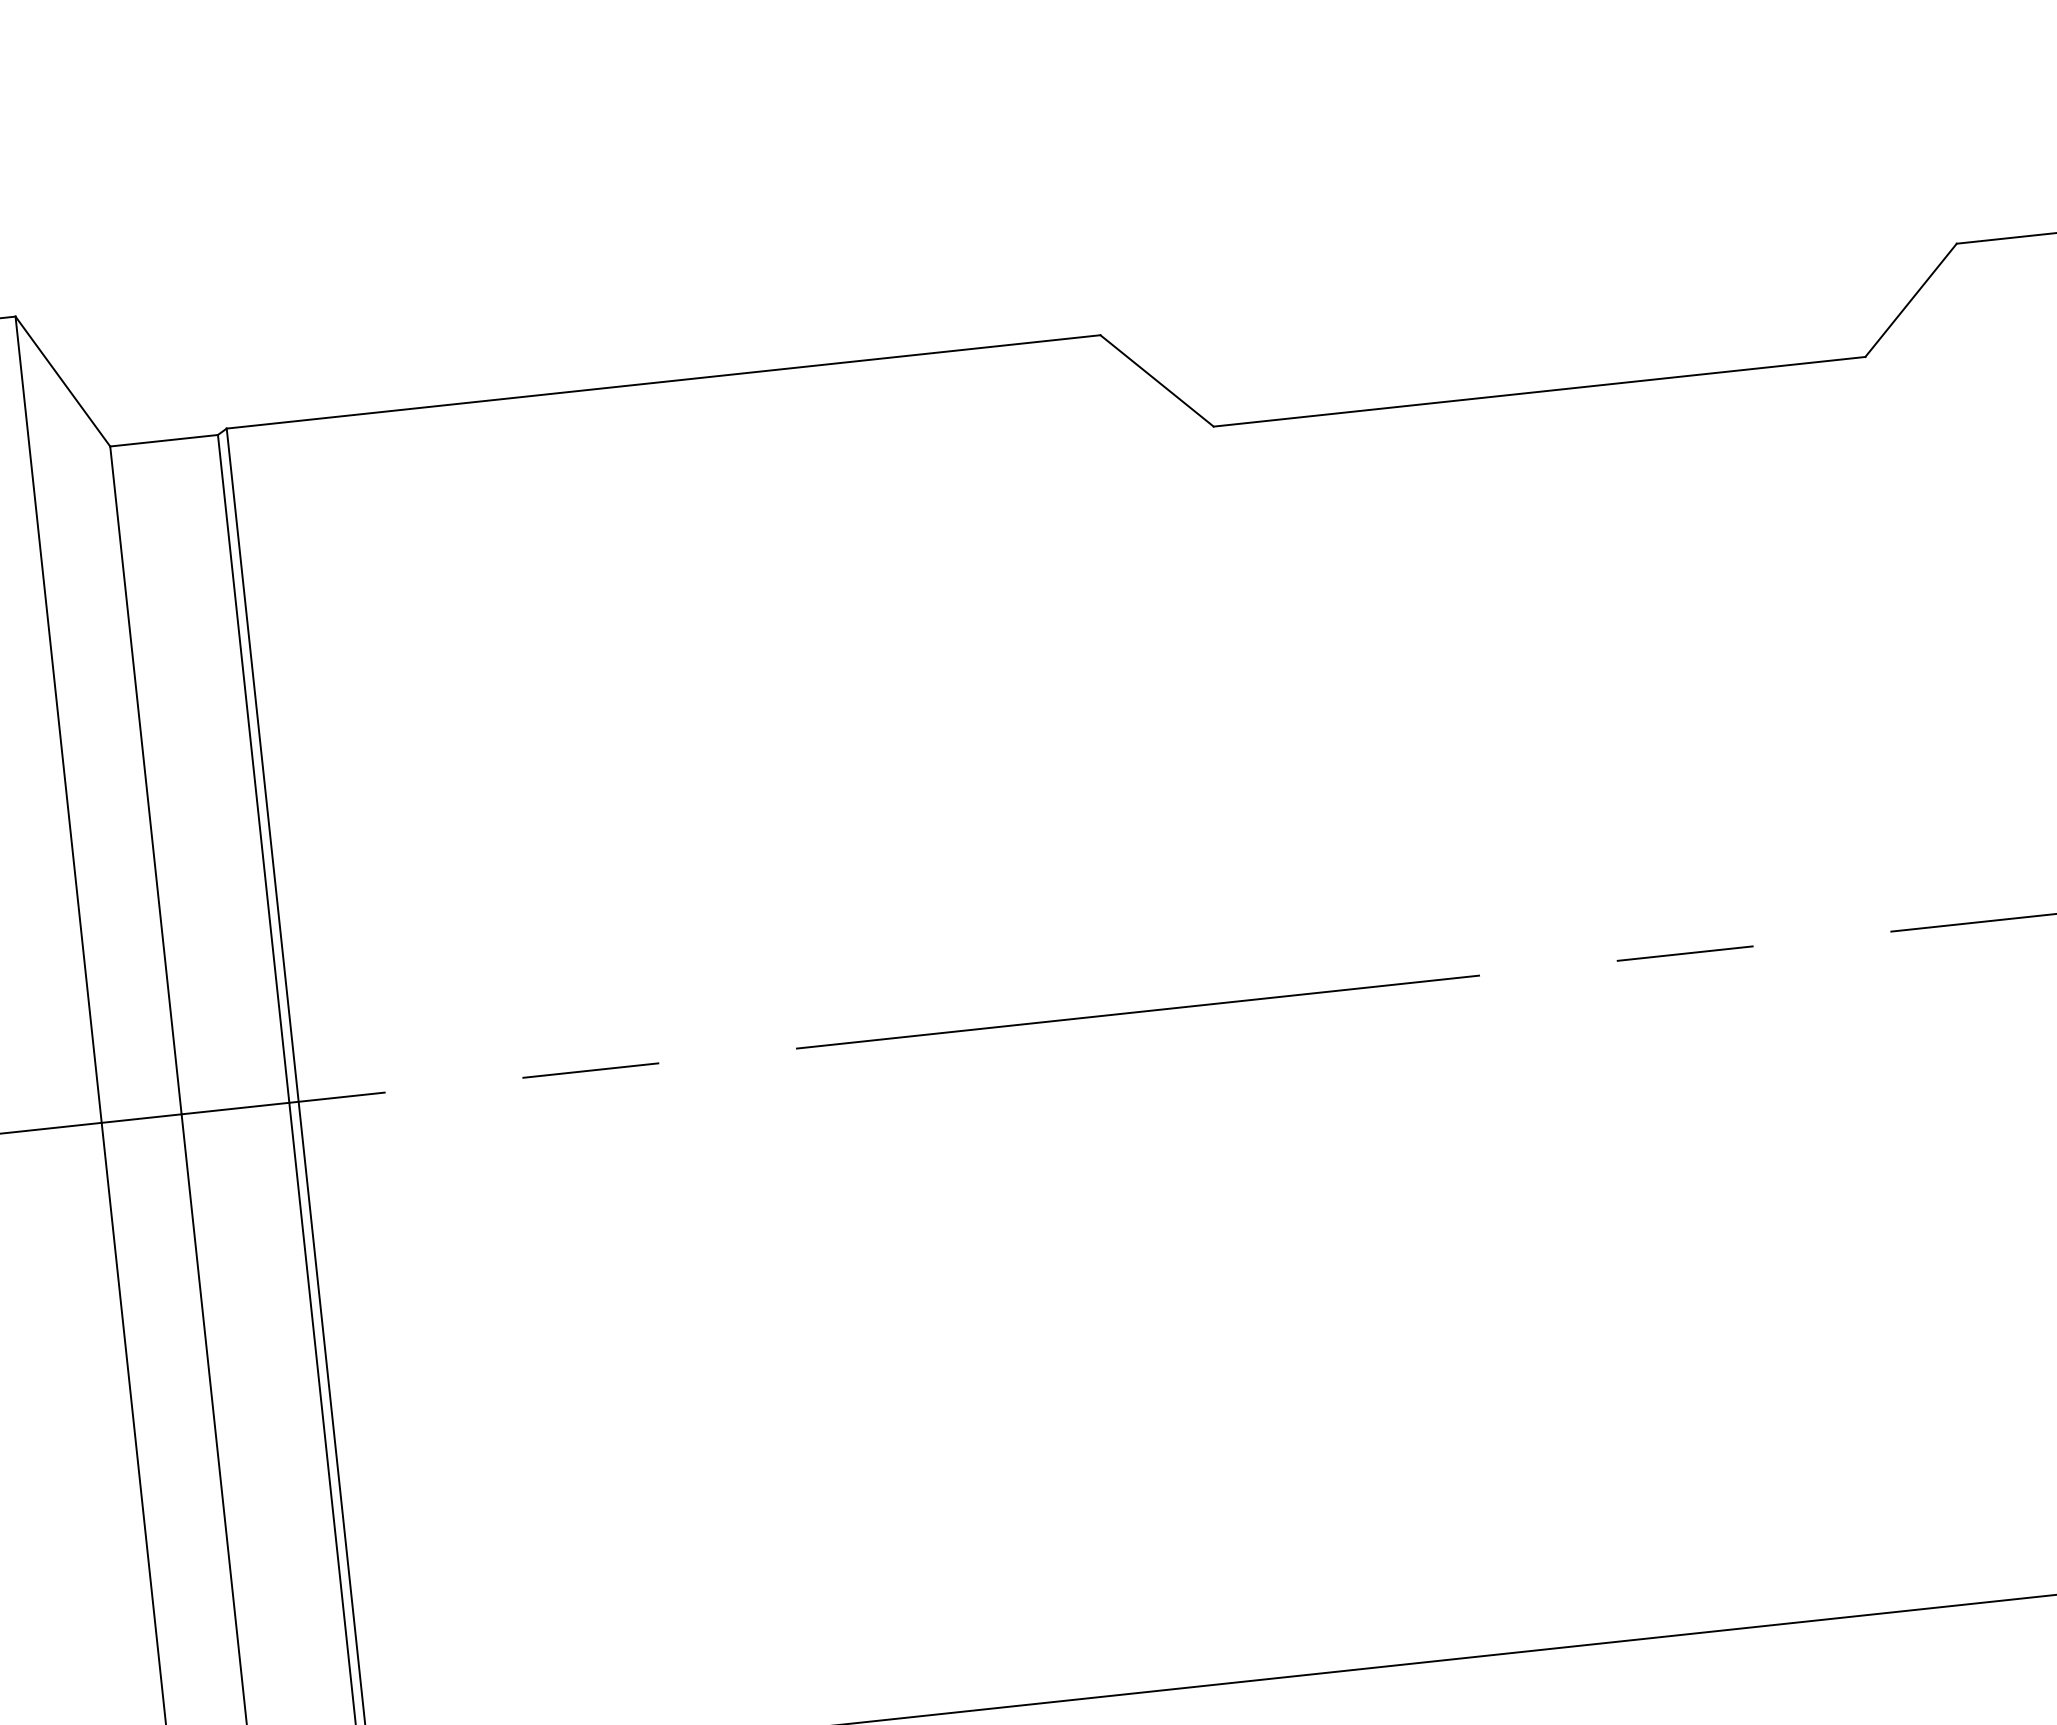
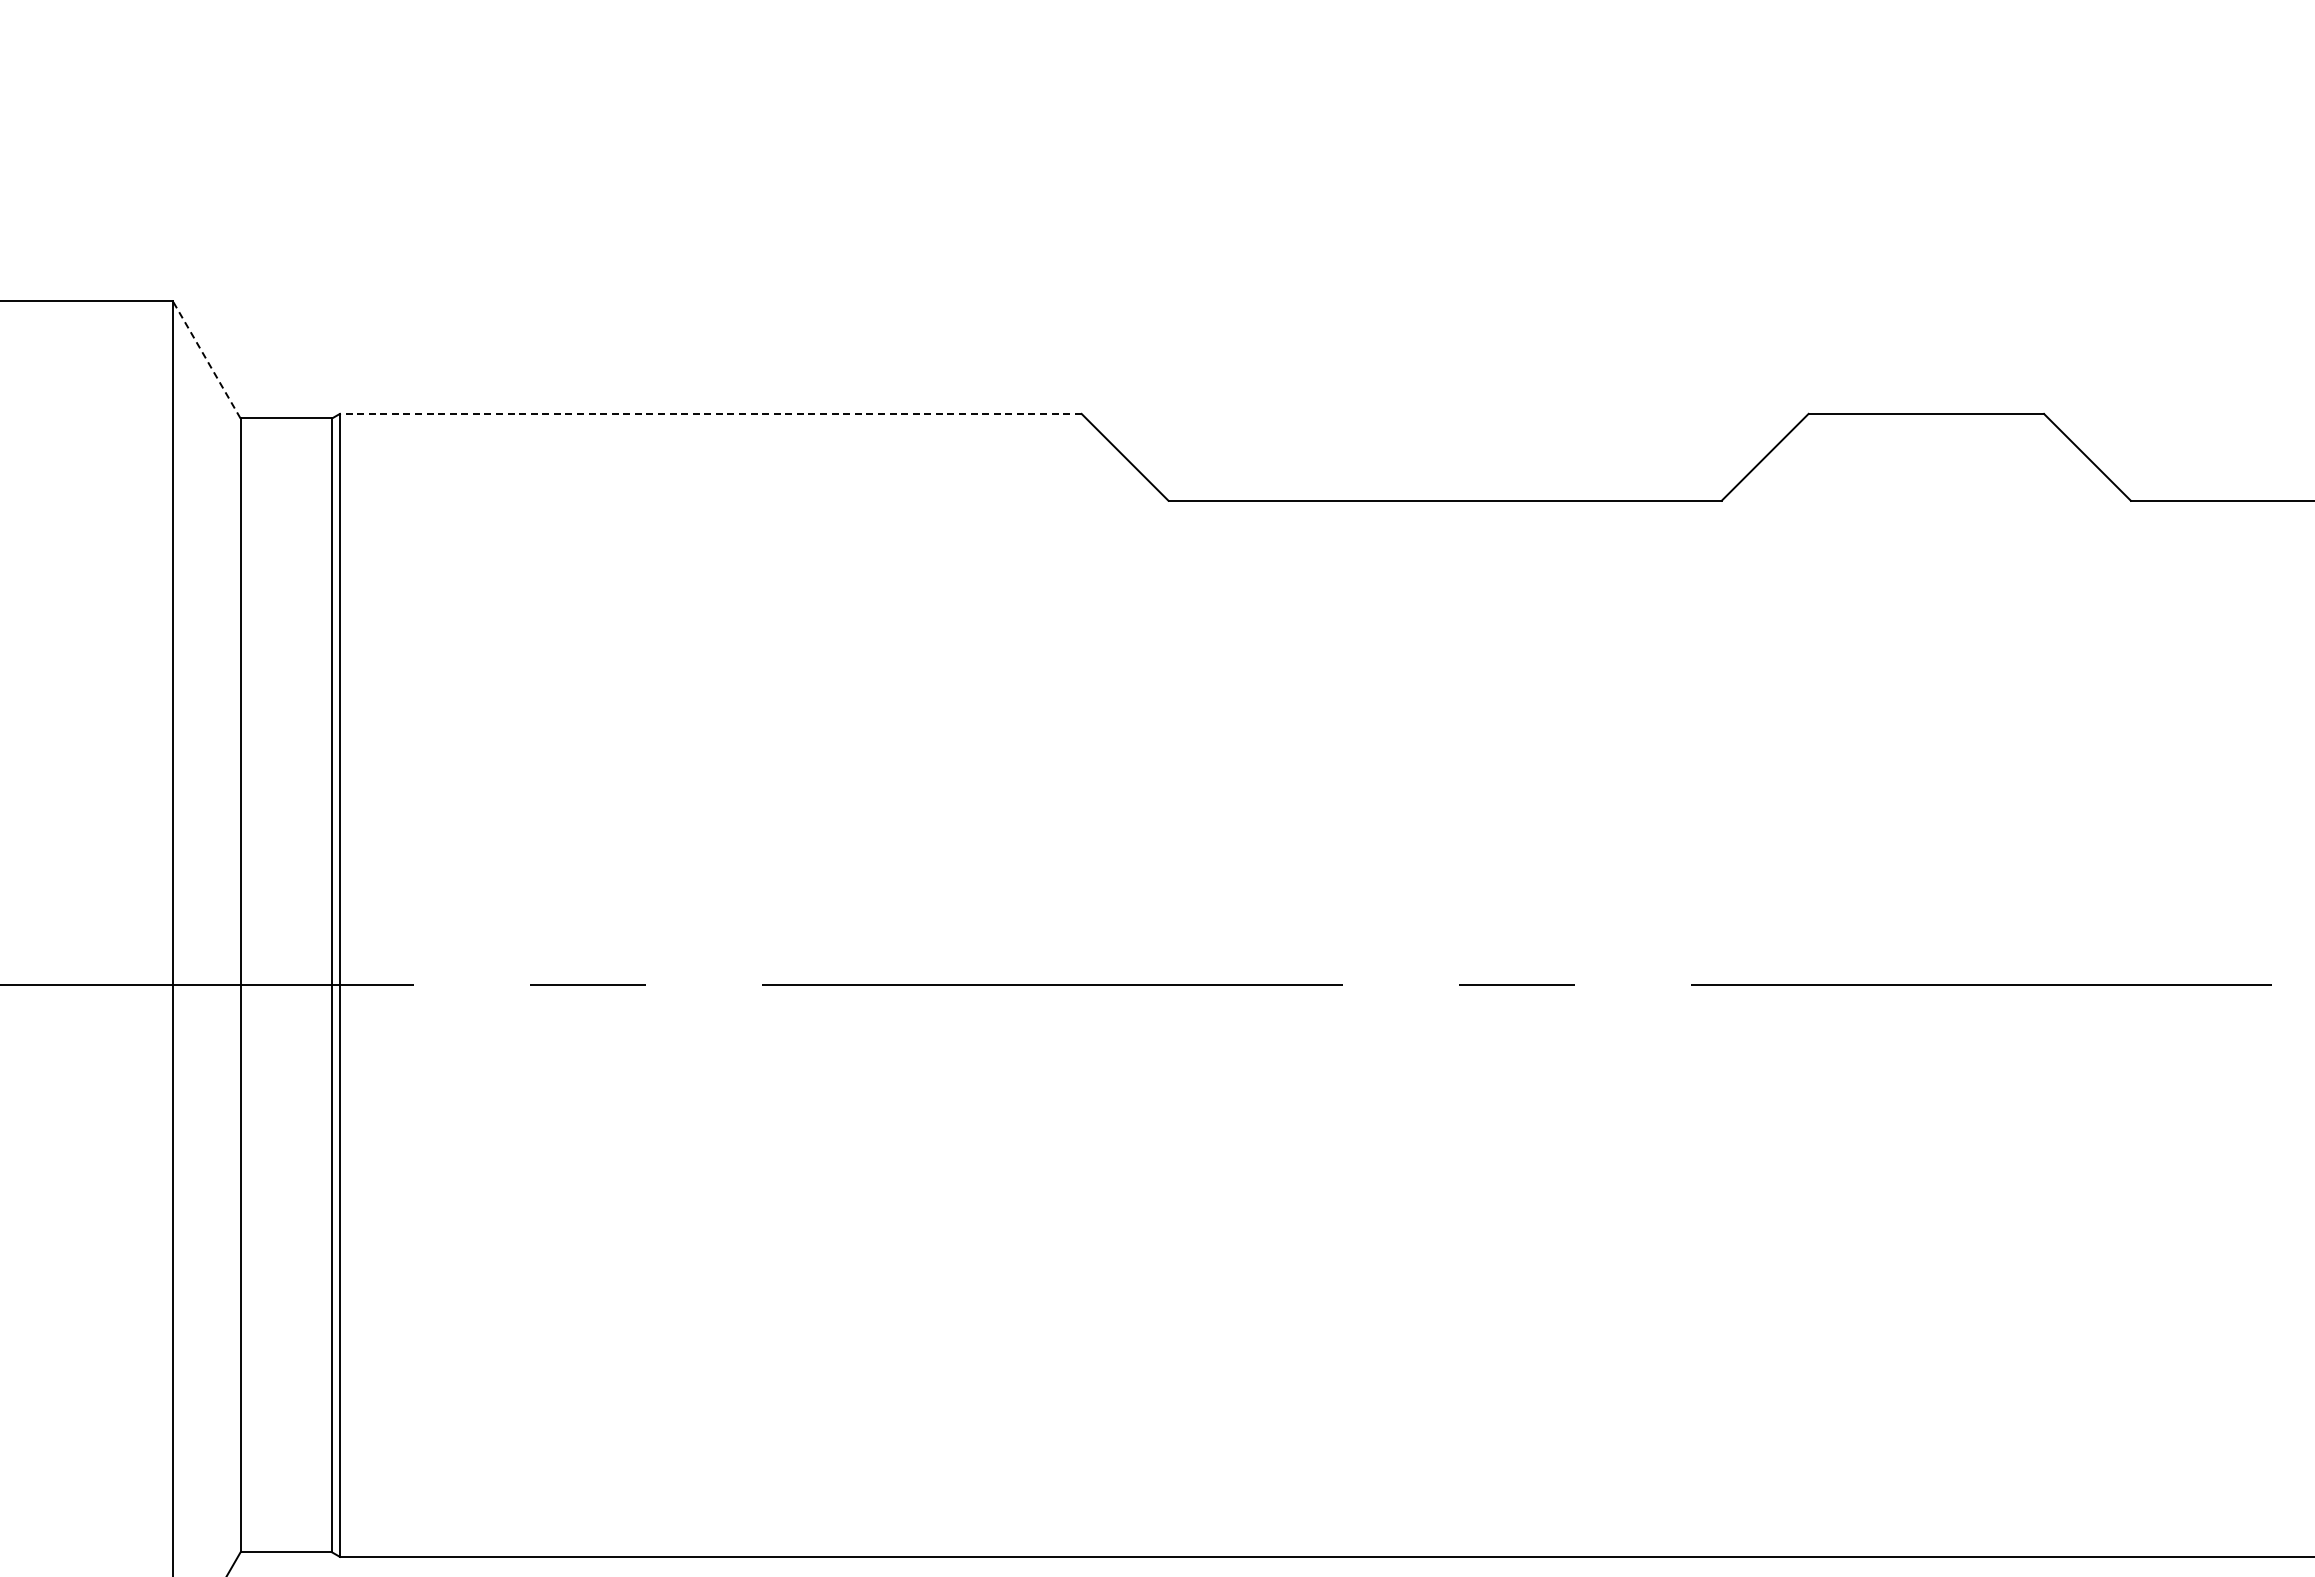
line: (62, 381) -> (206, 359), solid -> dashed
line: (663, 381) -> (710, 413), solid -> dashed

